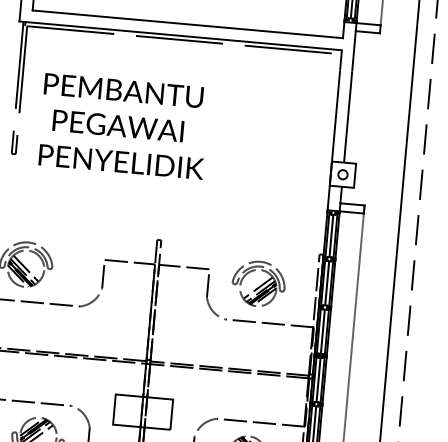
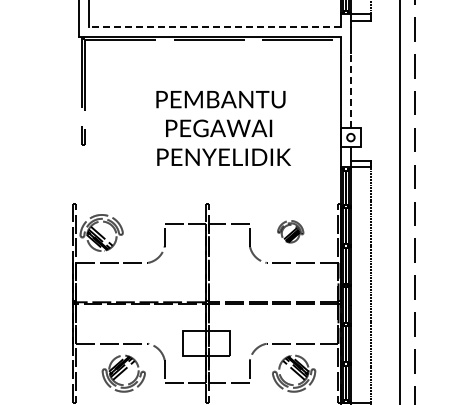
line: (187, 24) -> (214, 27), solid -> dashed
line: (347, 116) -> (350, 90), solid -> dashed
text: (123, 126) -> (223, 128), moved
part: (258, 283) -> (290, 231), size x0.6

